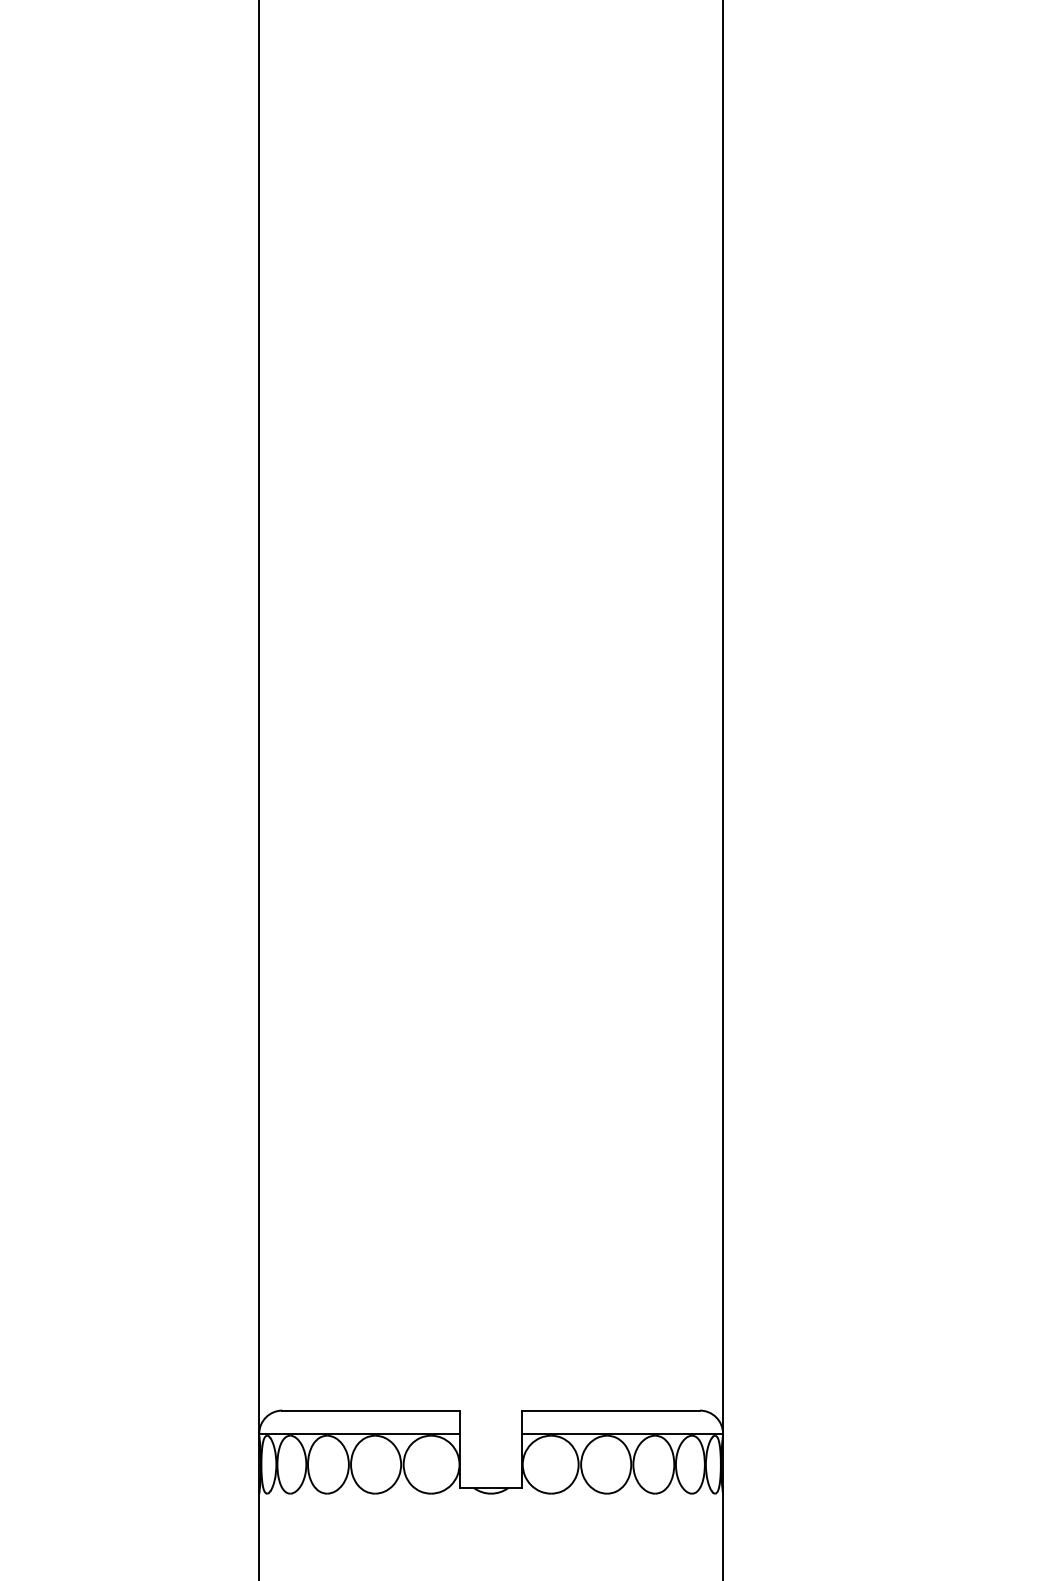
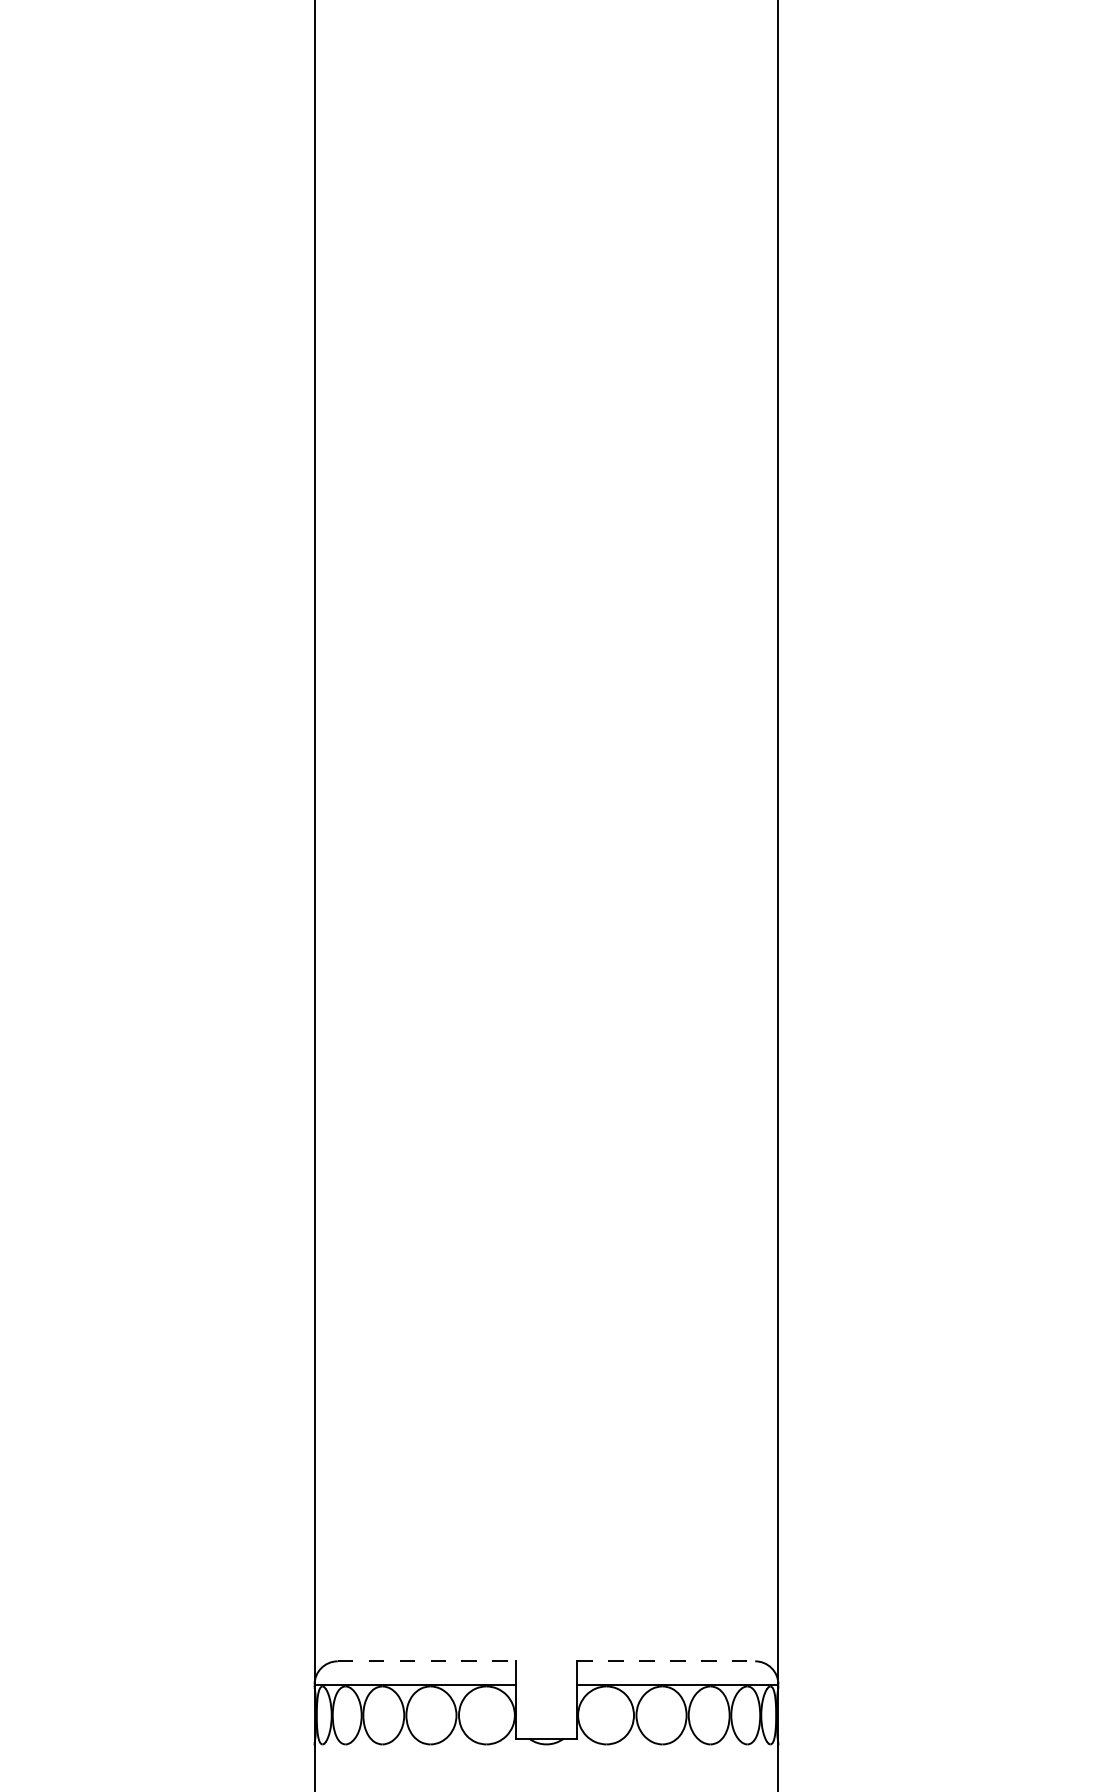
line: (371, 1410) -> (426, 1661), solid -> dashed
line: (611, 1410) -> (666, 1661), solid -> dashed

